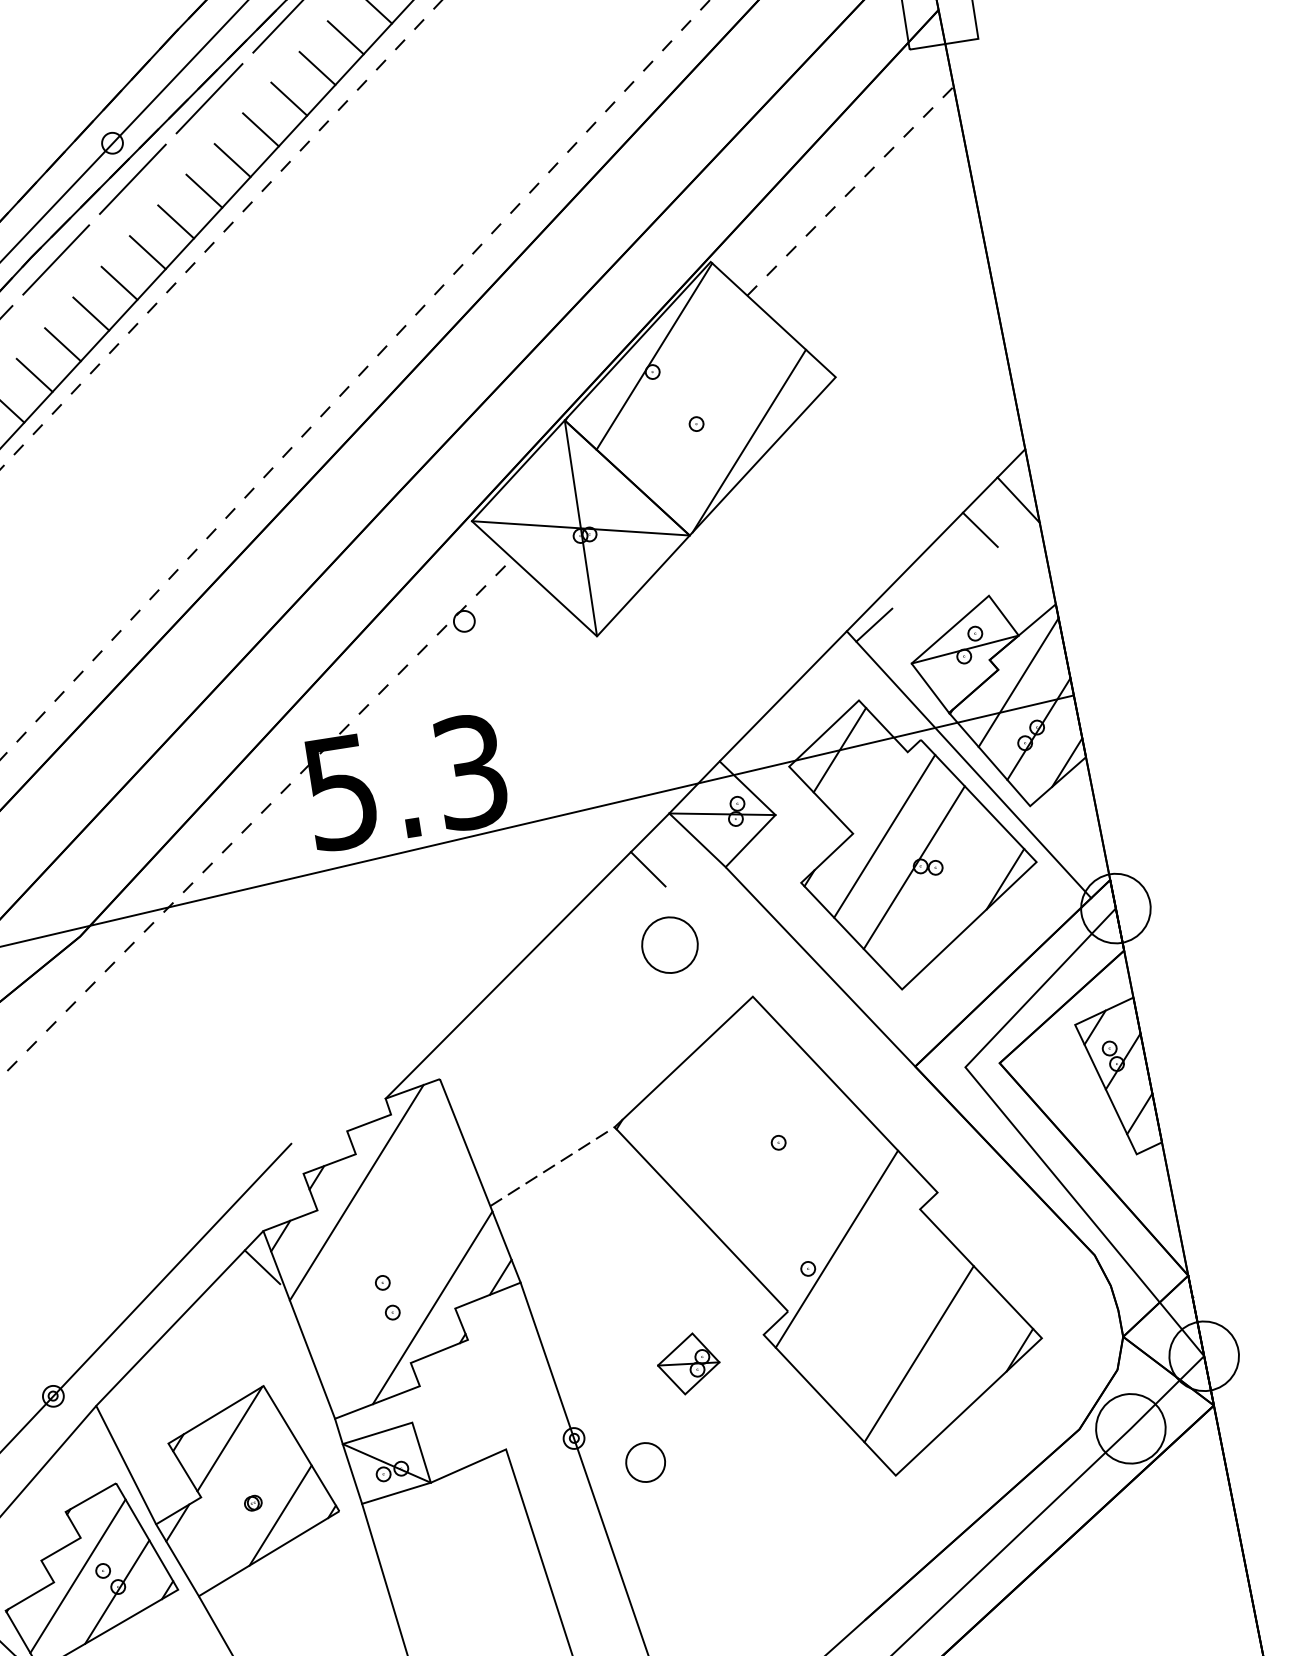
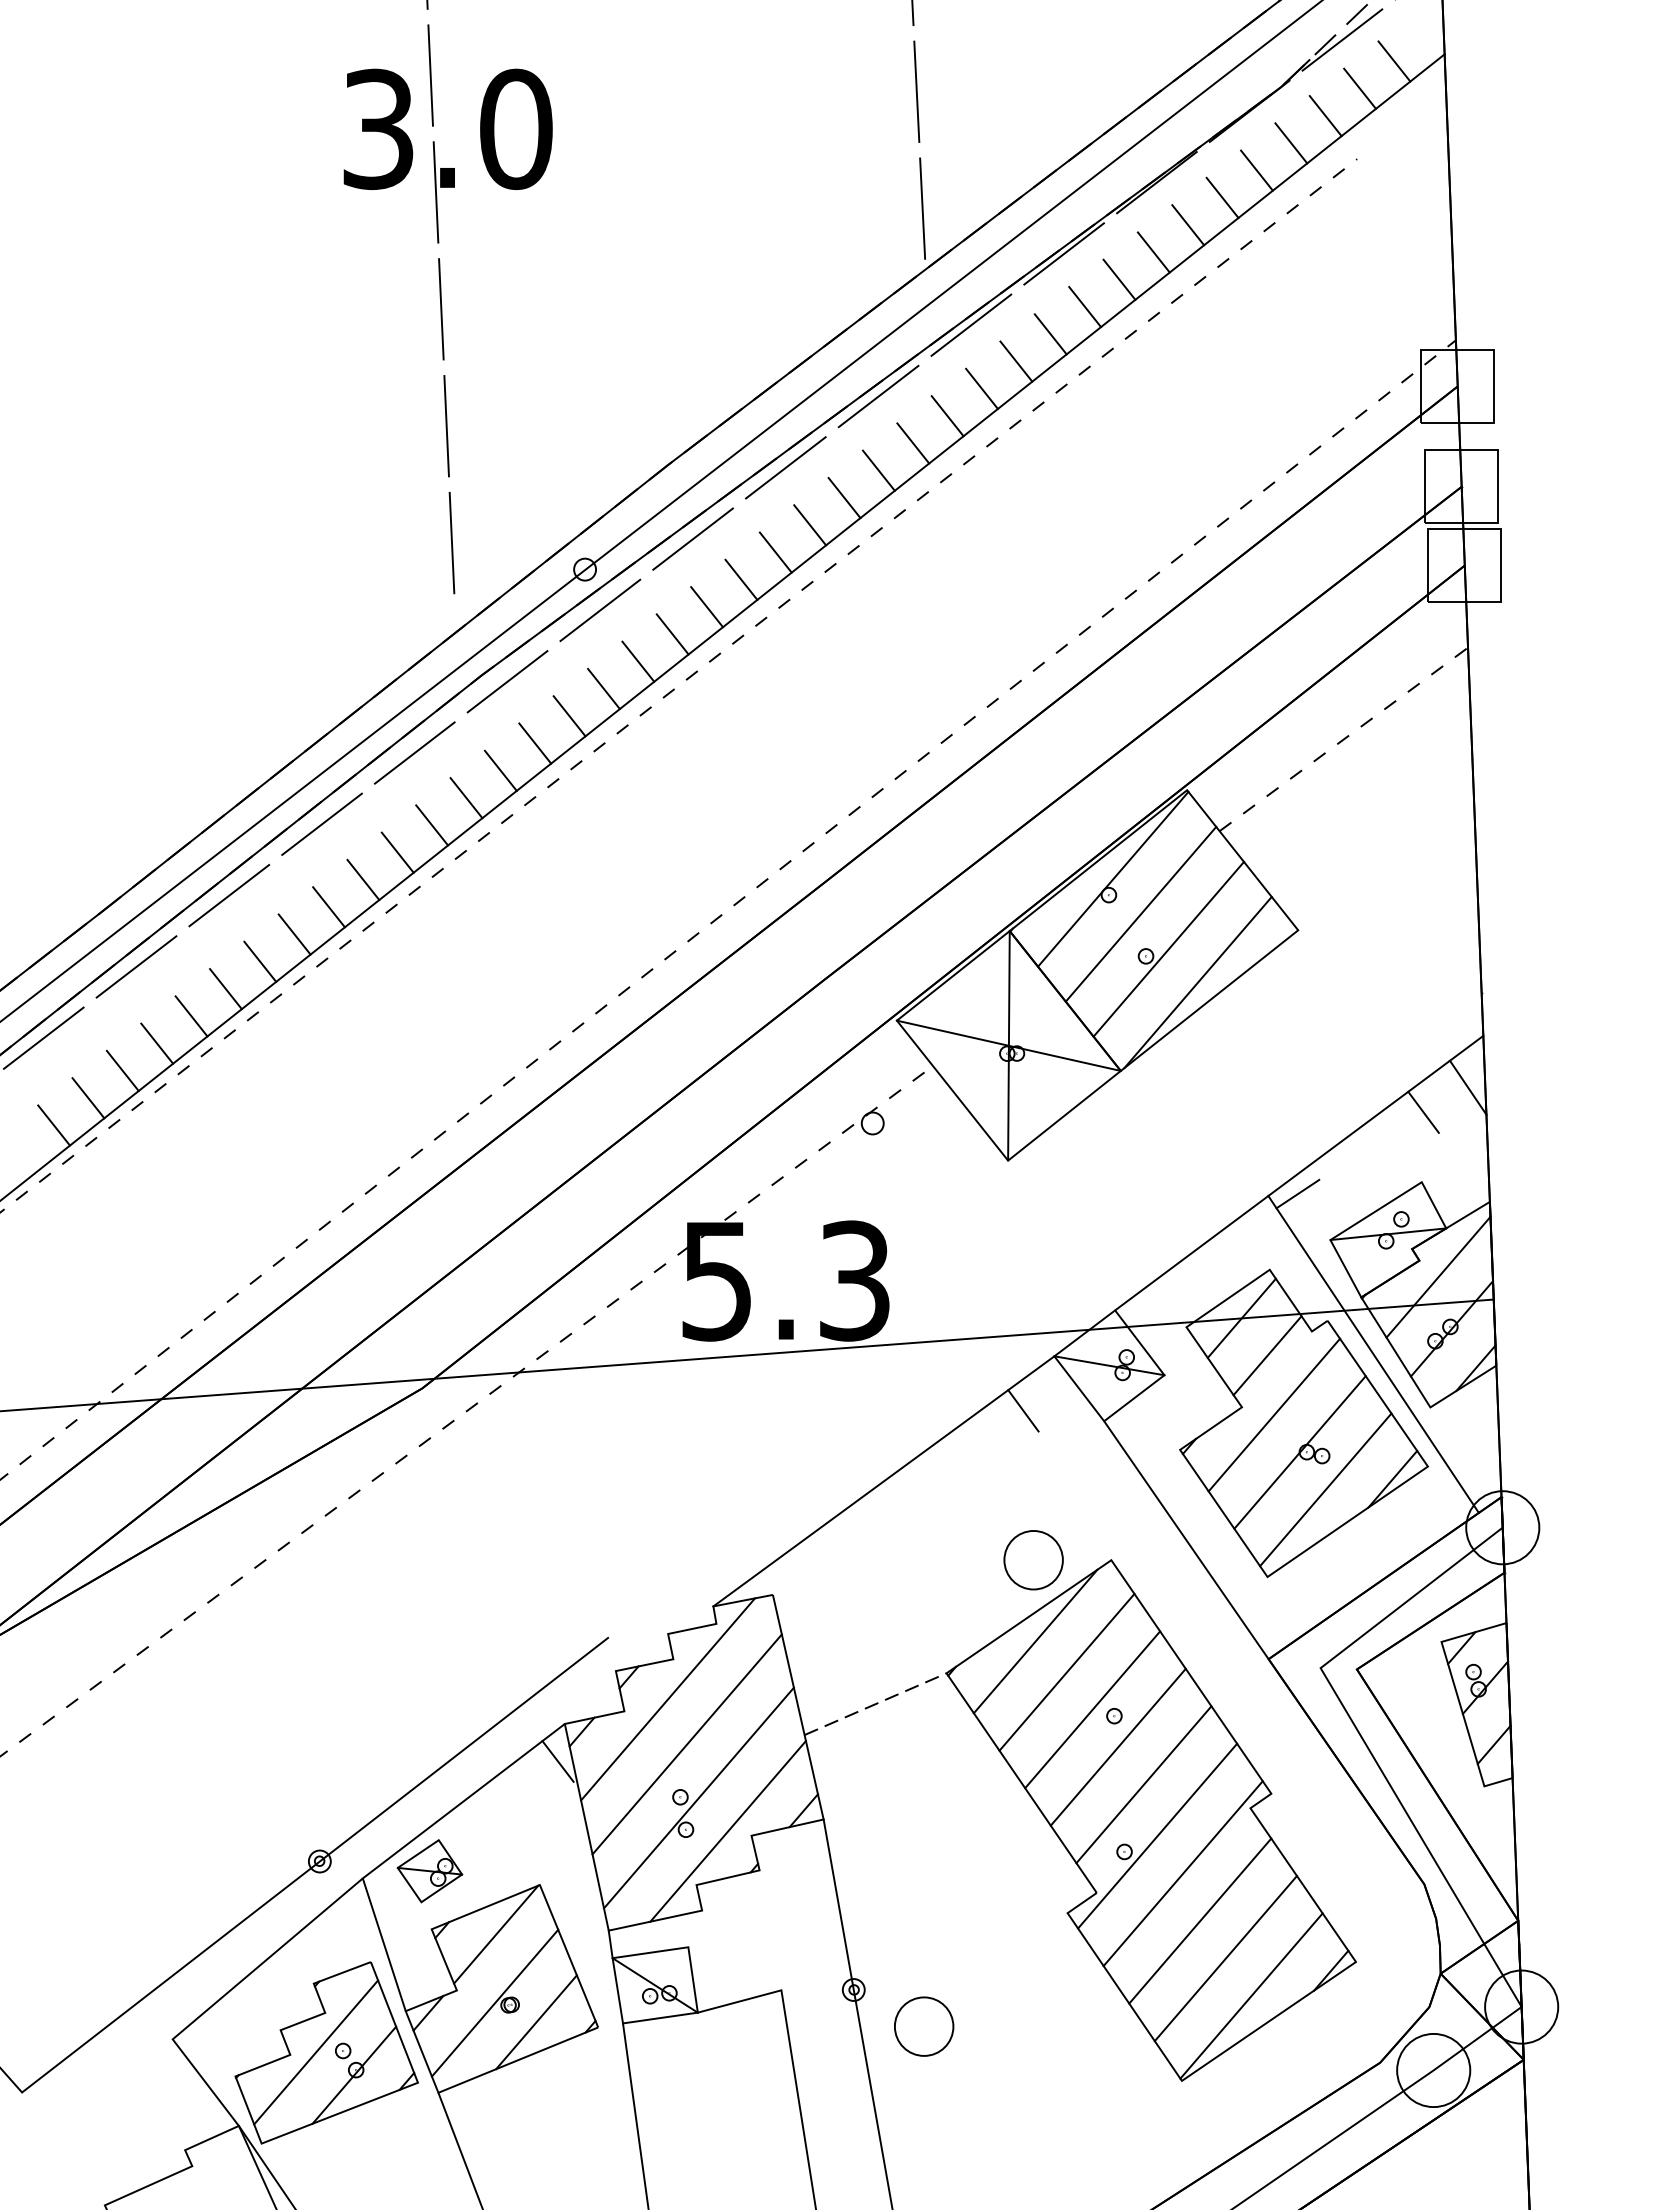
line: (685, 384) -> (1140, 913), added
line: (716, 413) -> (1168, 948), added
line: (869, 781) -> (1267, 1355), added
line: (943, 898) -> (1325, 1489), added
part: (669, 945) -> (1033, 1560), moved
line: (693, 1084) -> (1035, 1641), added
line: (727, 1107) -> (1066, 1671), added
line: (757, 1139) -> (1092, 1709), added
line: (786, 1170) -> (1117, 1746), added
line: (816, 1202) -> (1143, 1784), added
line: (380, 1232) -> (686, 1744), added
line: (399, 1280) -> (698, 1797), added
line: (865, 1280) -> (1182, 1873), added
line: (889, 1322) -> (1200, 1920), added
part: (688, 1364) -> (429, 1871), moved
line: (948, 1385) -> (1251, 1995), added
part: (645, 1462) -> (924, 2026), size x1.43
line: (238, 1503) -> (494, 2002), added

